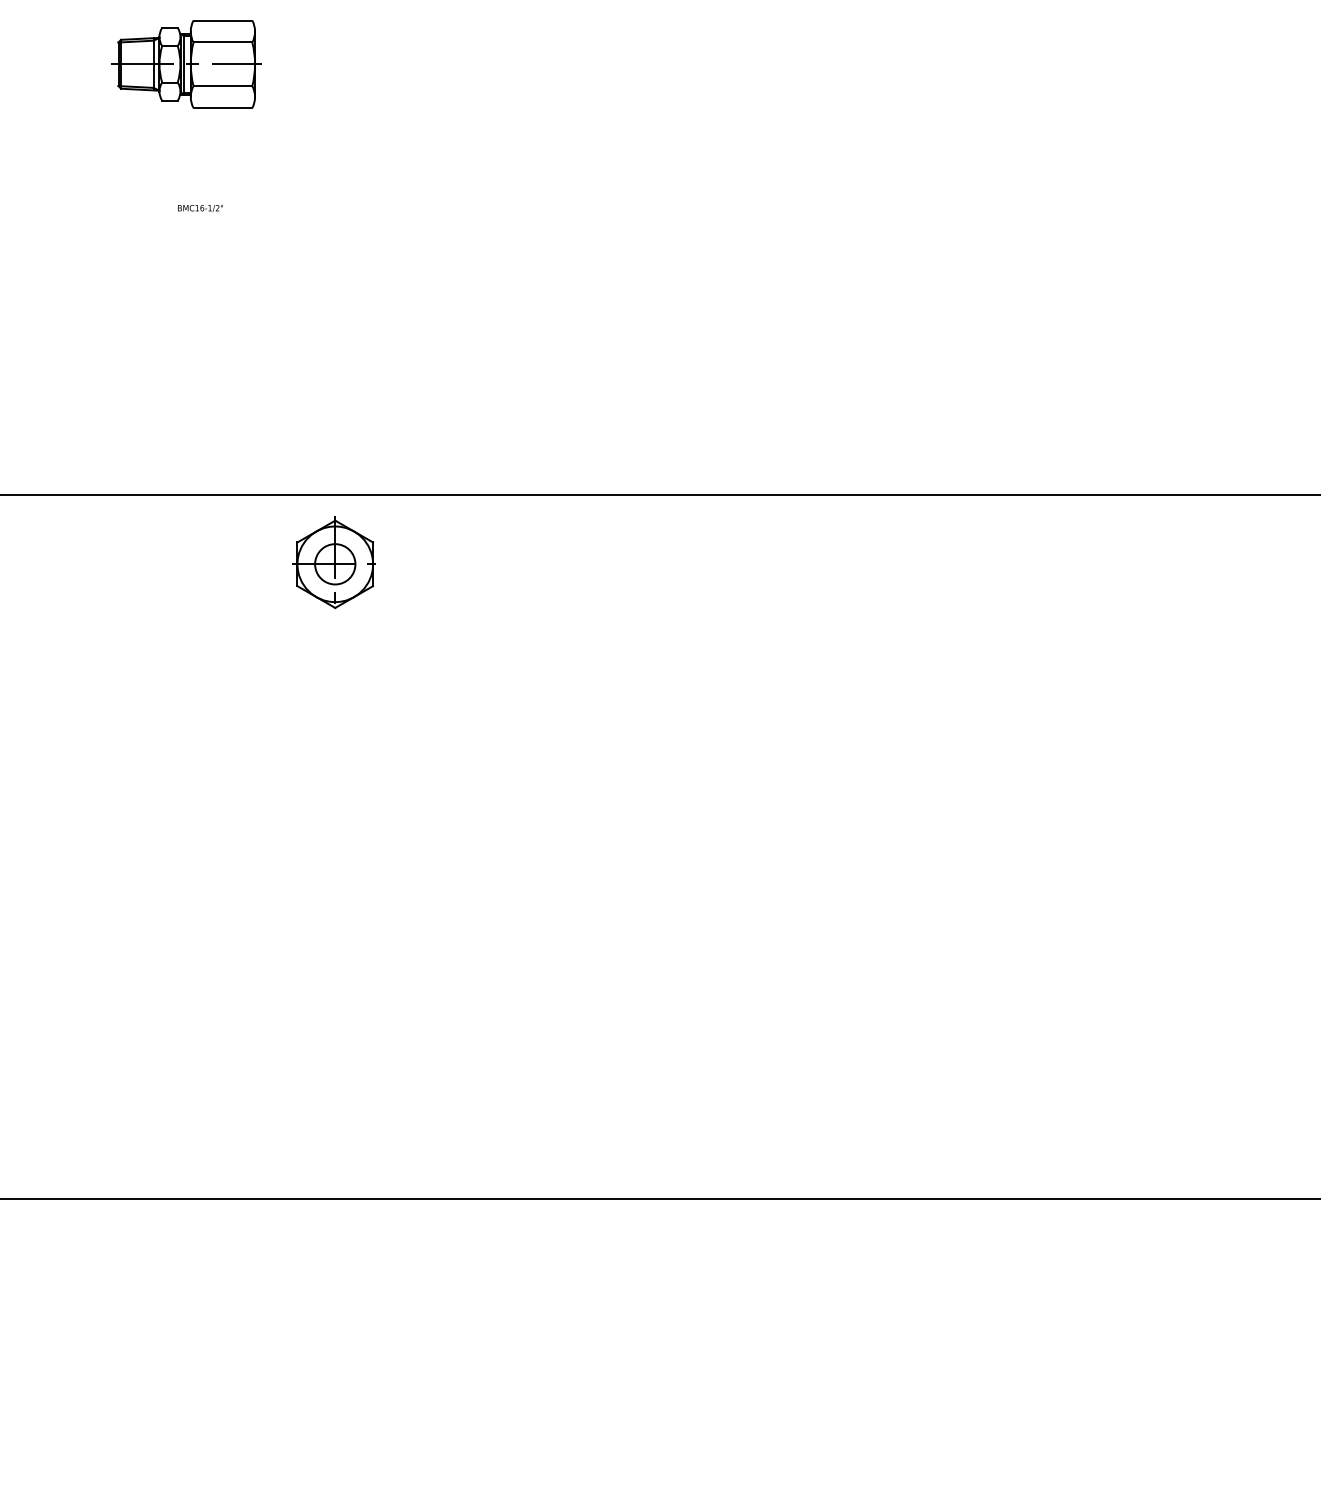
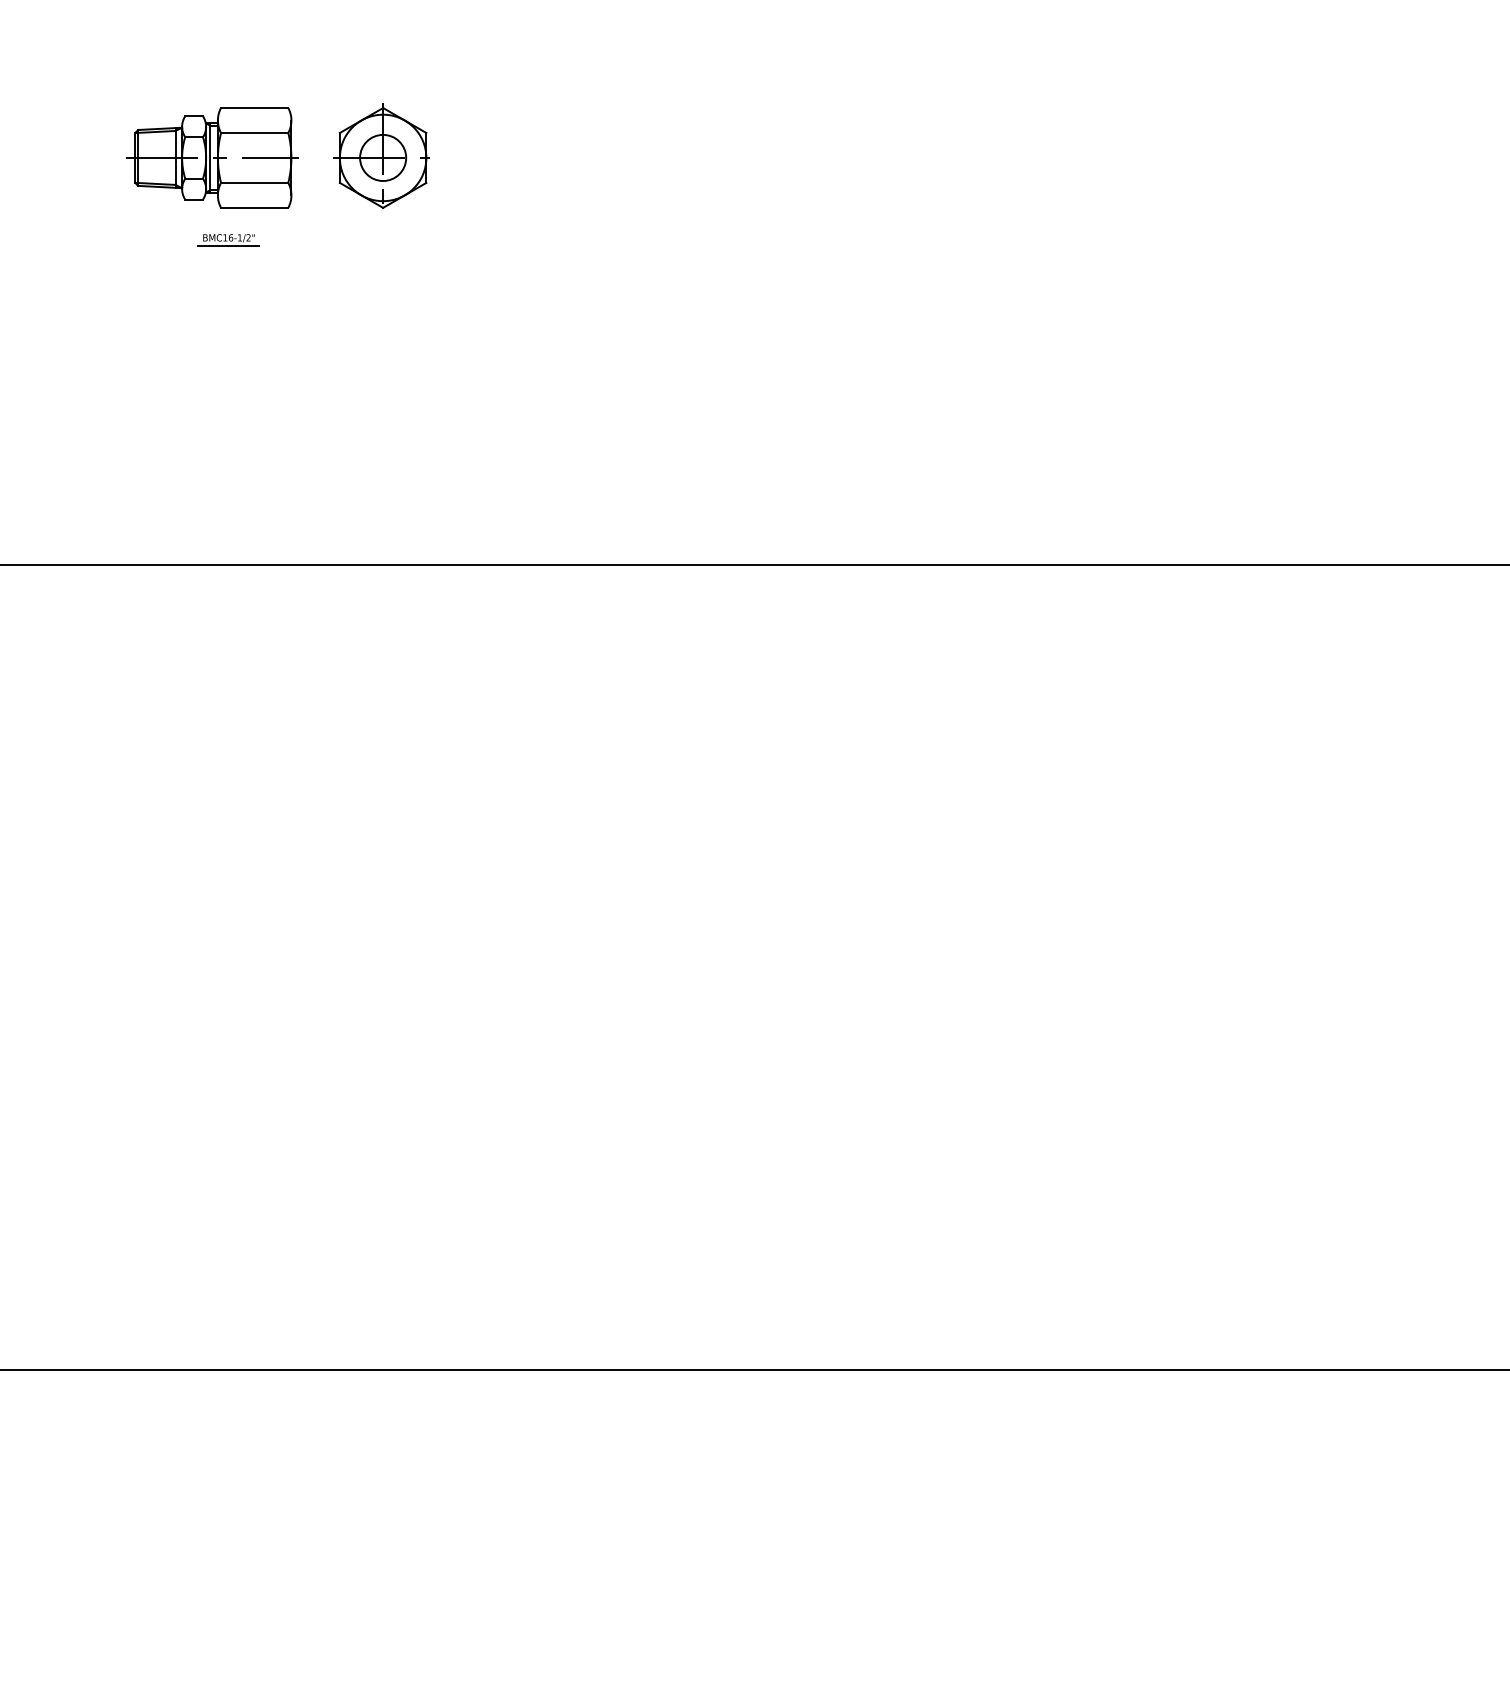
part: (186, 64) -> (213, 158), moved
line: (199, 214) -> (227, 245), added
part: (333, 562) -> (381, 155), moved

